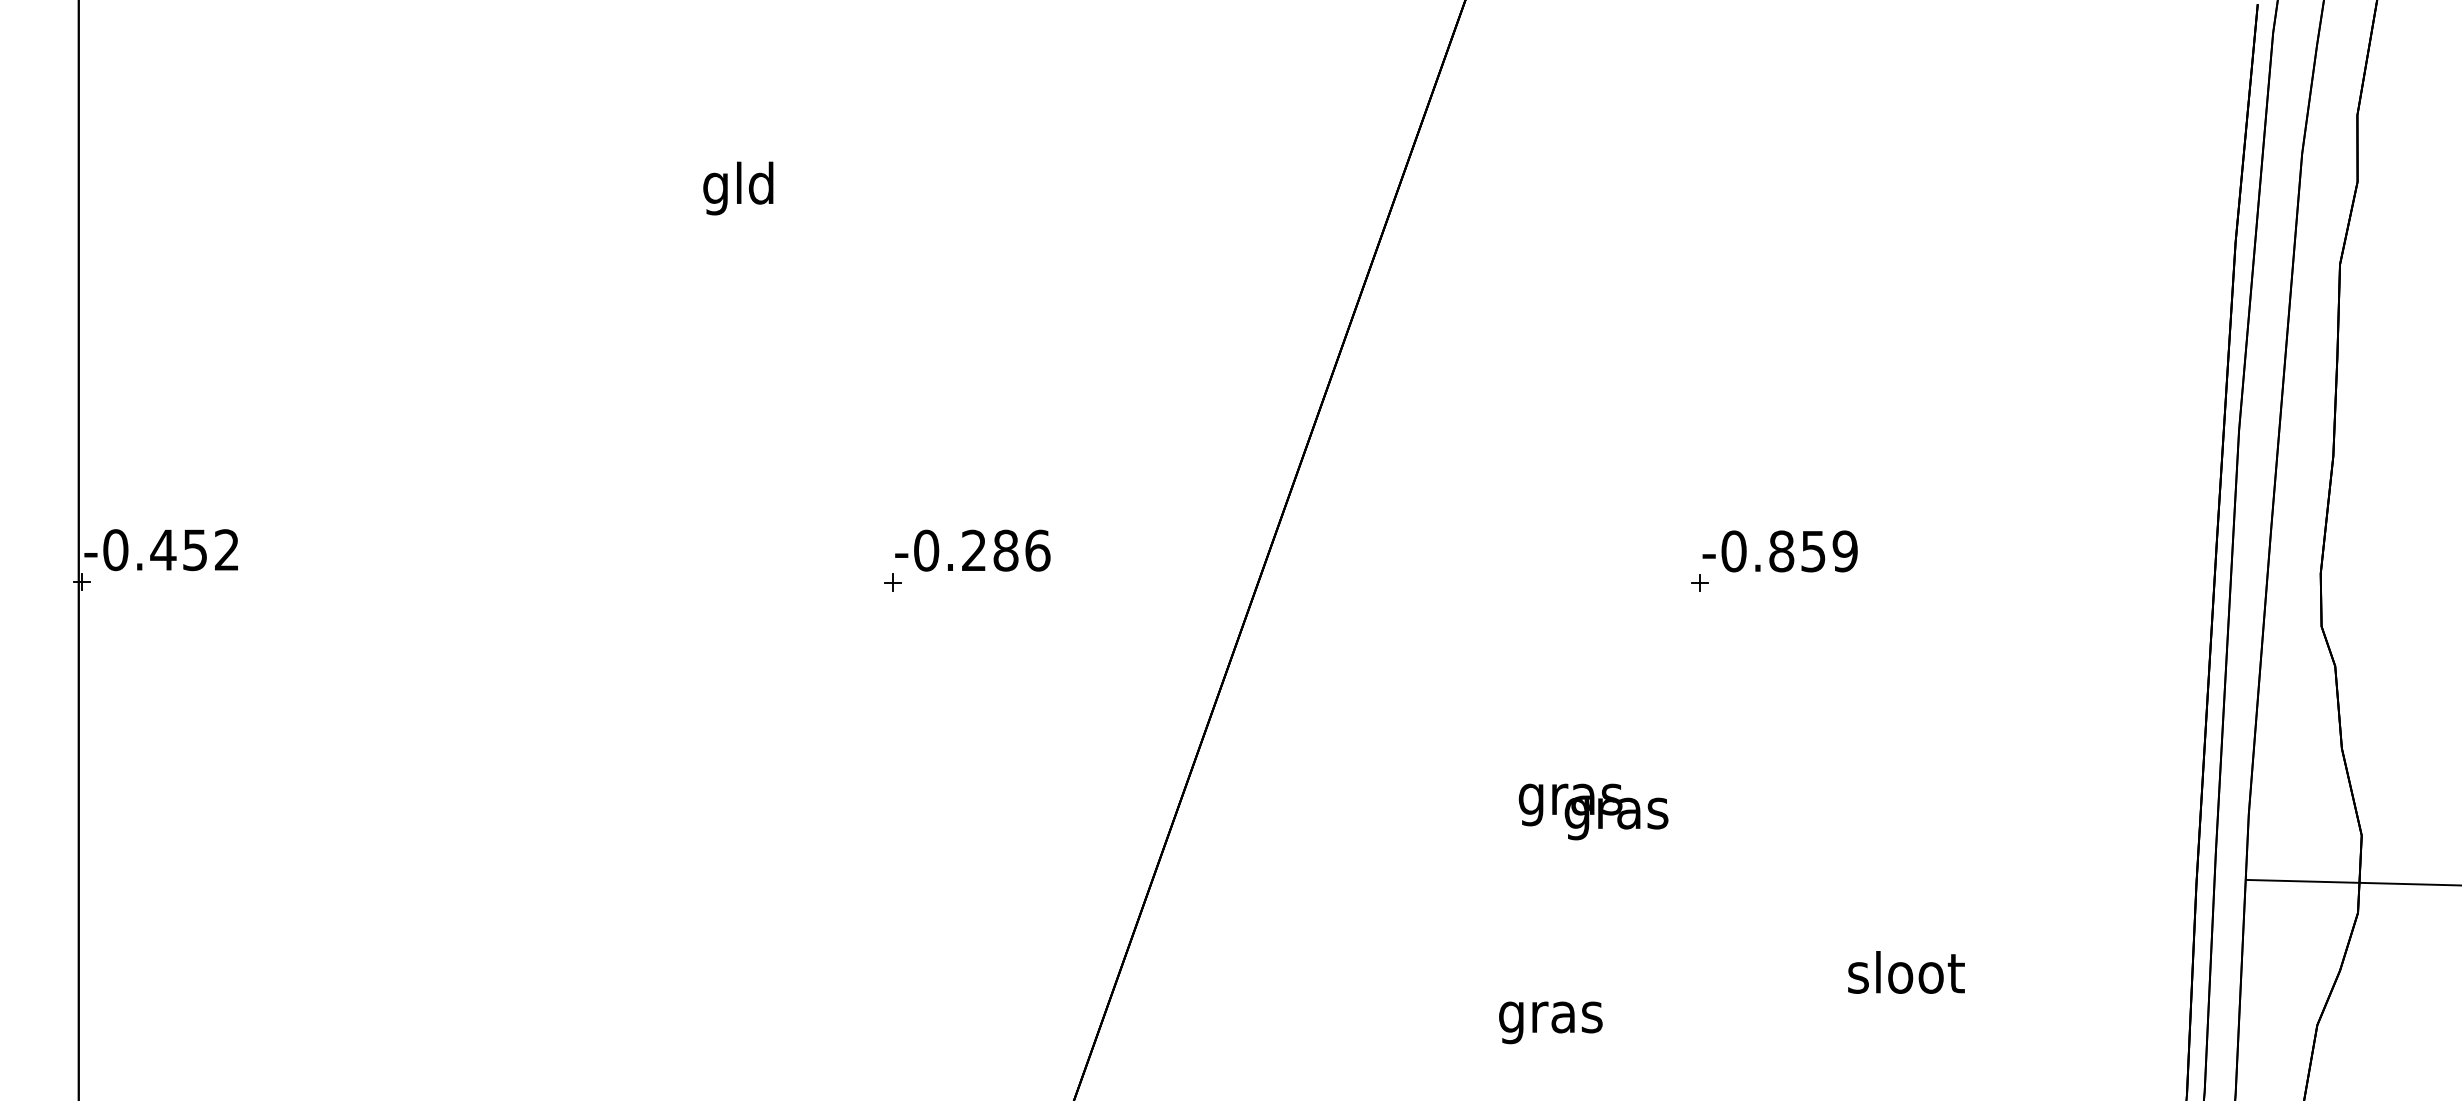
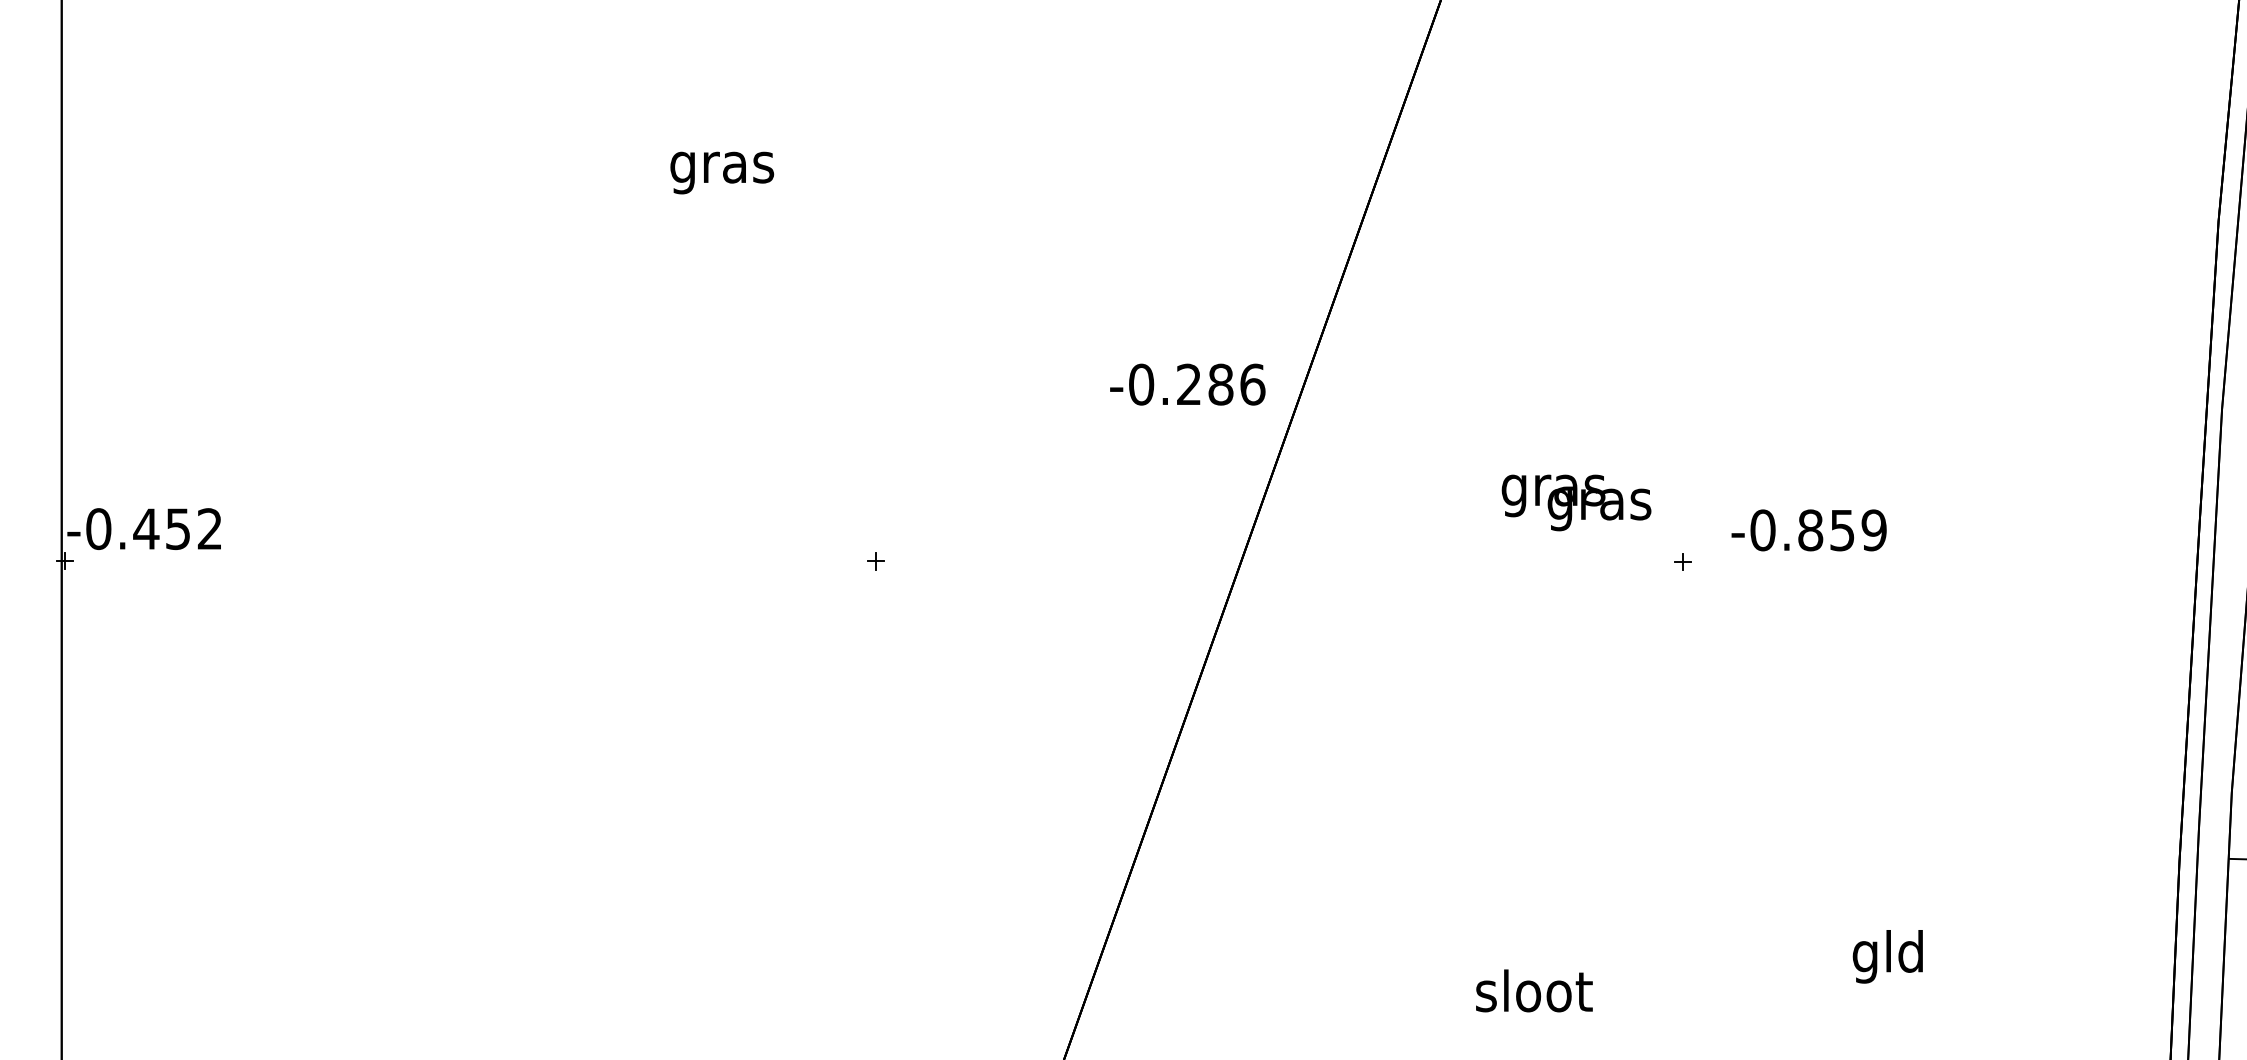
text: (739, 188) -> (722, 167), gld -> gras
text: (972, 550) -> (1187, 384), moved
text: (1779, 551) -> (1808, 530), moved
text: (1593, 811) -> (1576, 502), moved
text: (1906, 977) -> (1889, 956), sloot -> gld
text: (1551, 1017) -> (1534, 996), gras -> sloot

